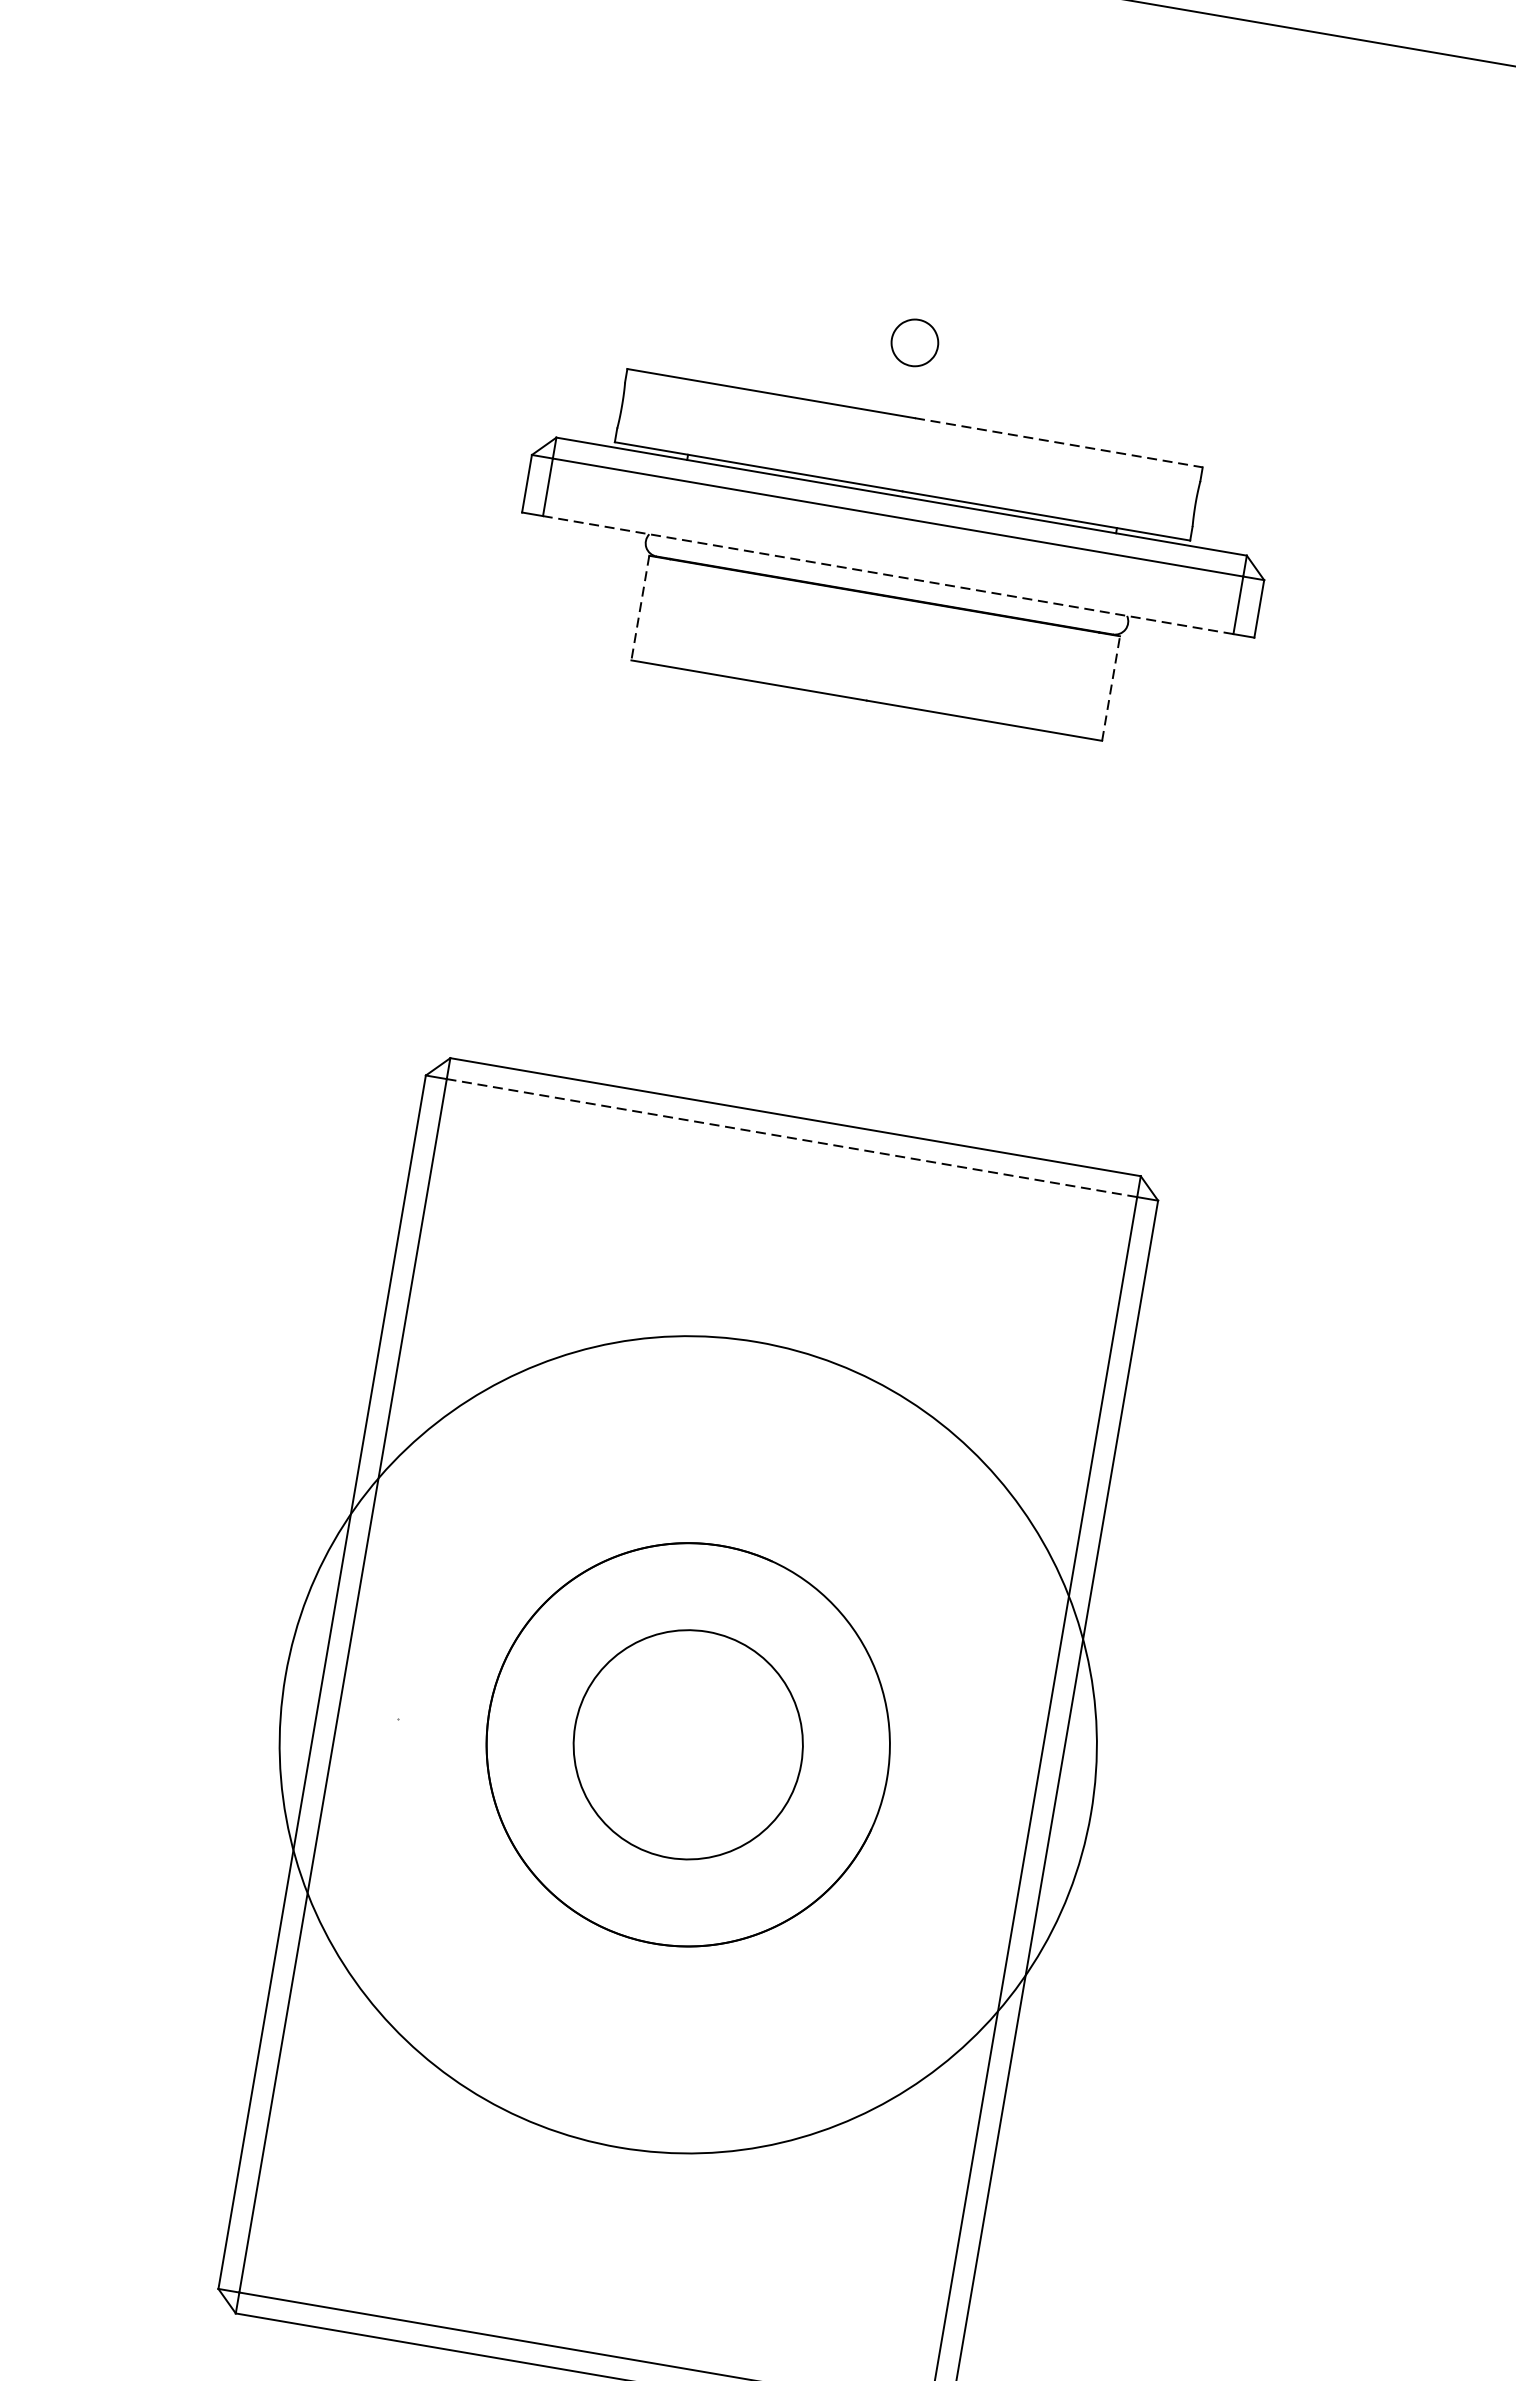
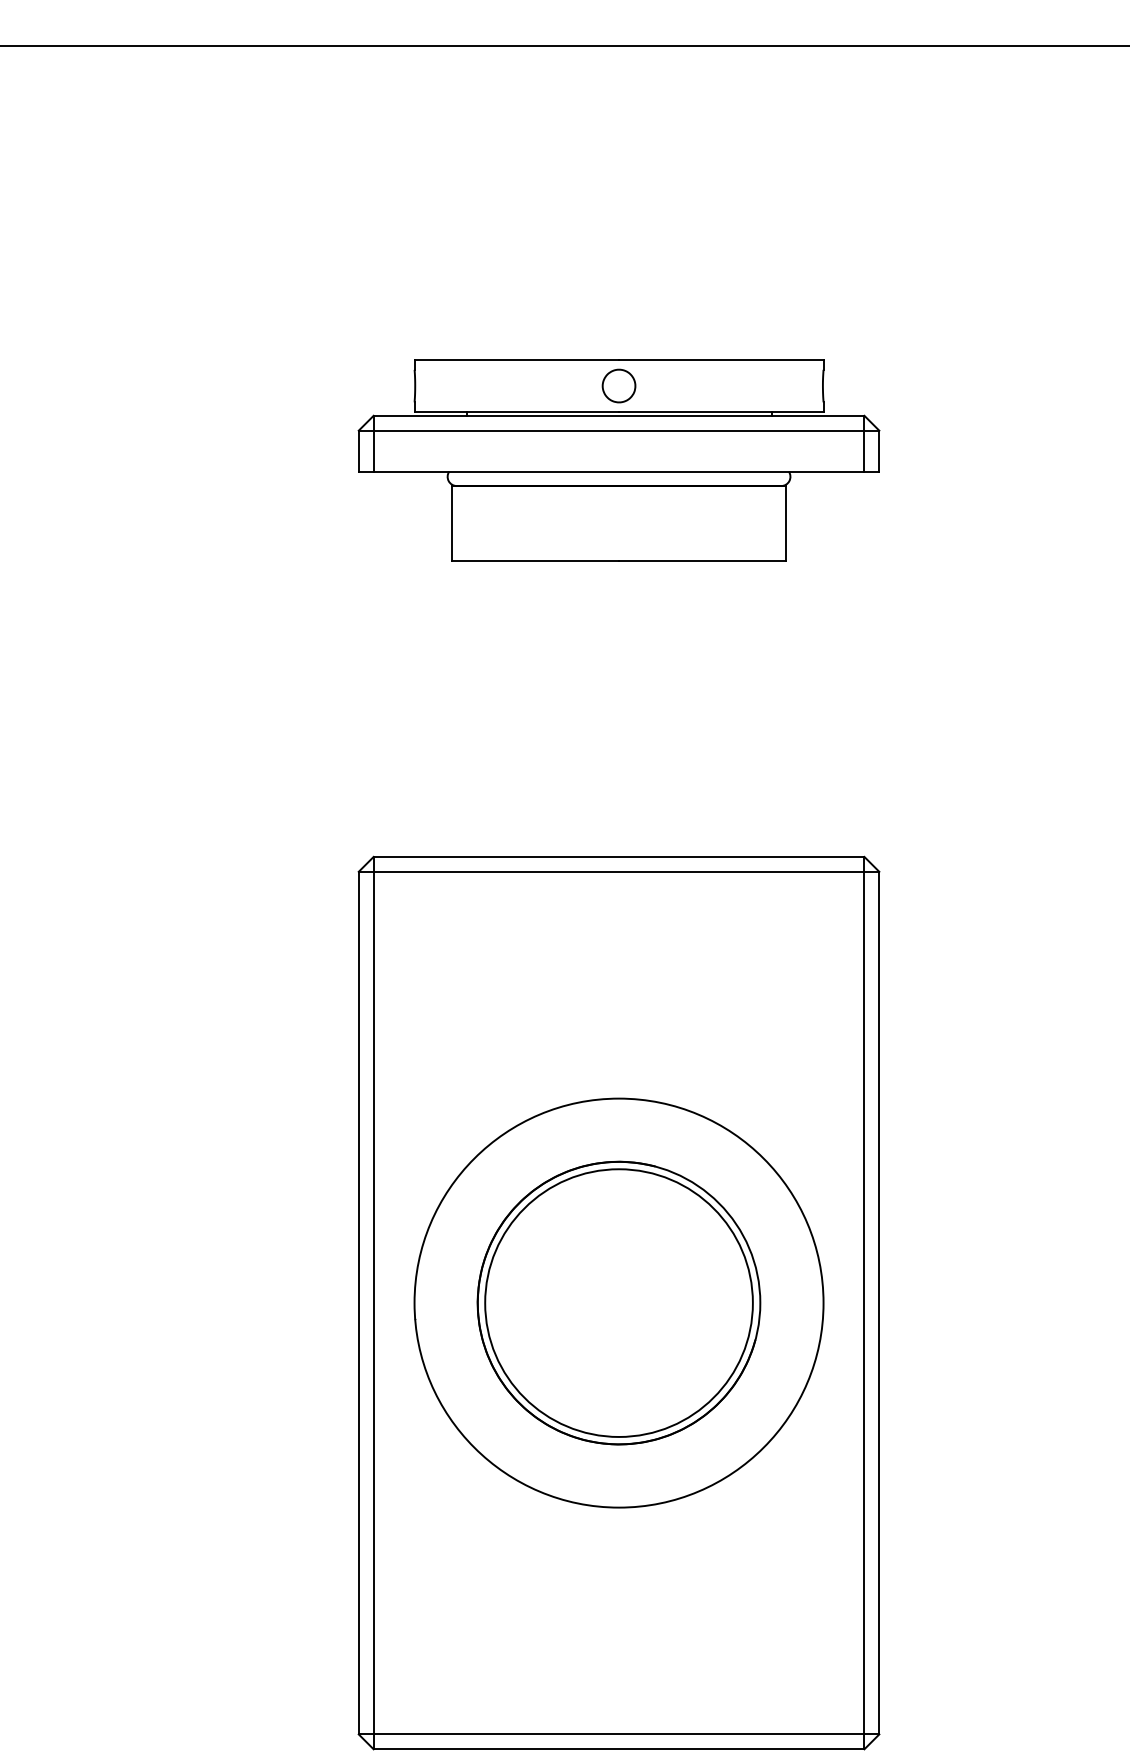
part: (914, 341) -> (618, 385), moved
line: (1059, 443) -> (721, 360), dashed -> solid
line: (887, 574) -> (618, 471), dashed -> solid
line: (639, 609) -> (451, 524), dashed -> solid
line: (1111, 688) -> (786, 523), dashed -> solid
line: (791, 1137) -> (618, 871), dashed -> solid
circle: (687, 1743) -> (618, 1302), size x0.71
circle: (687, 1743) -> (618, 1302), size x1.67

